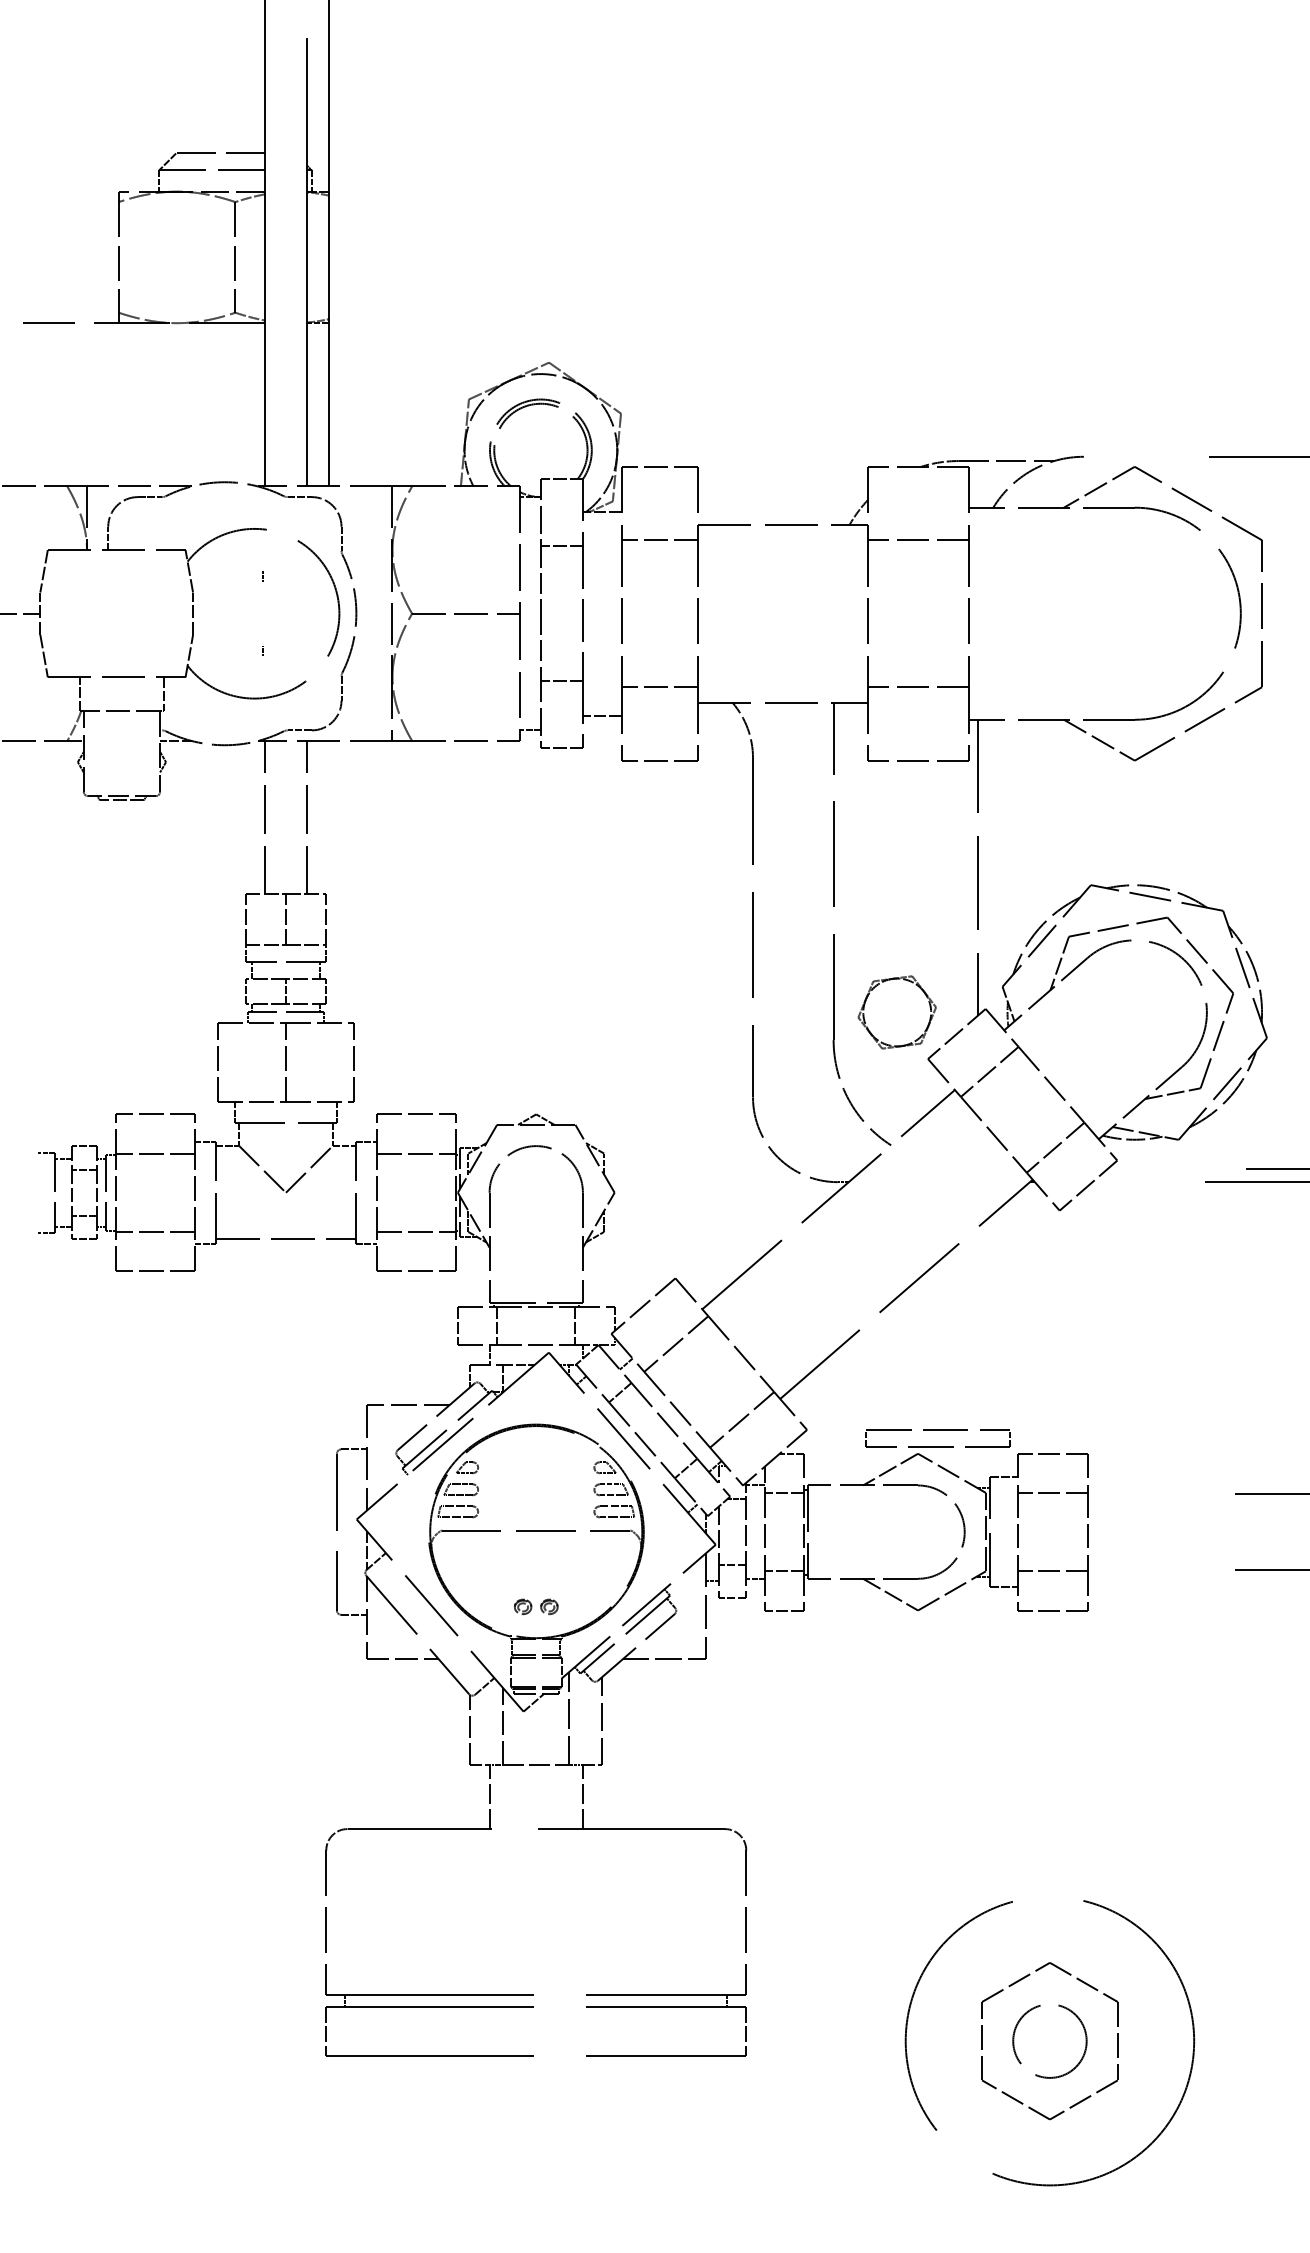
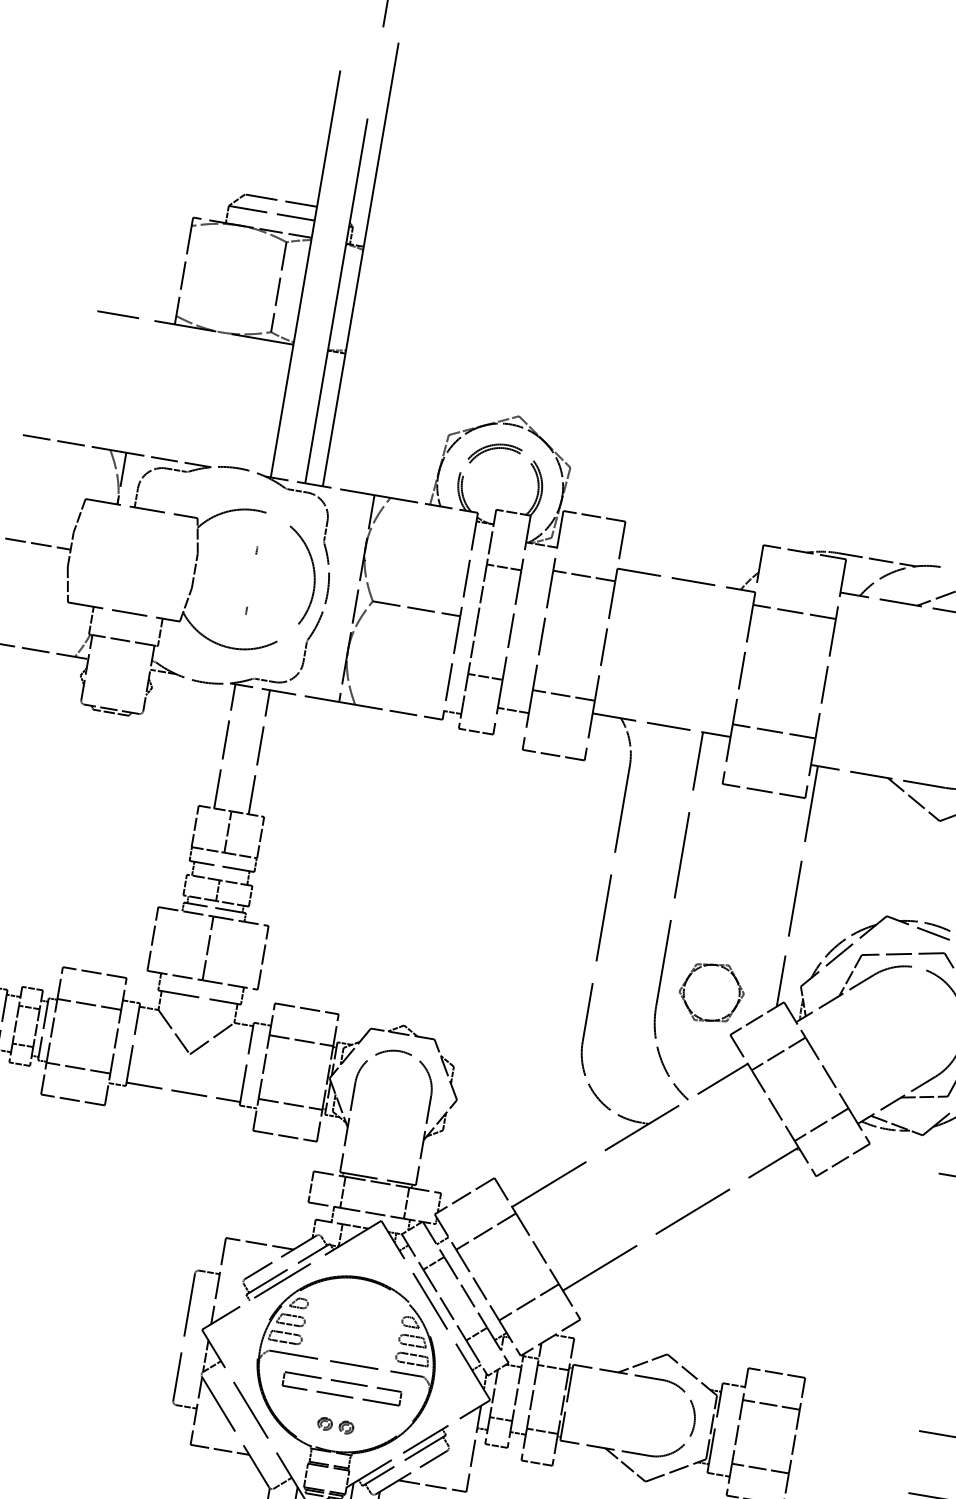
part: (937, 1430) -> (342, 1382), moved

